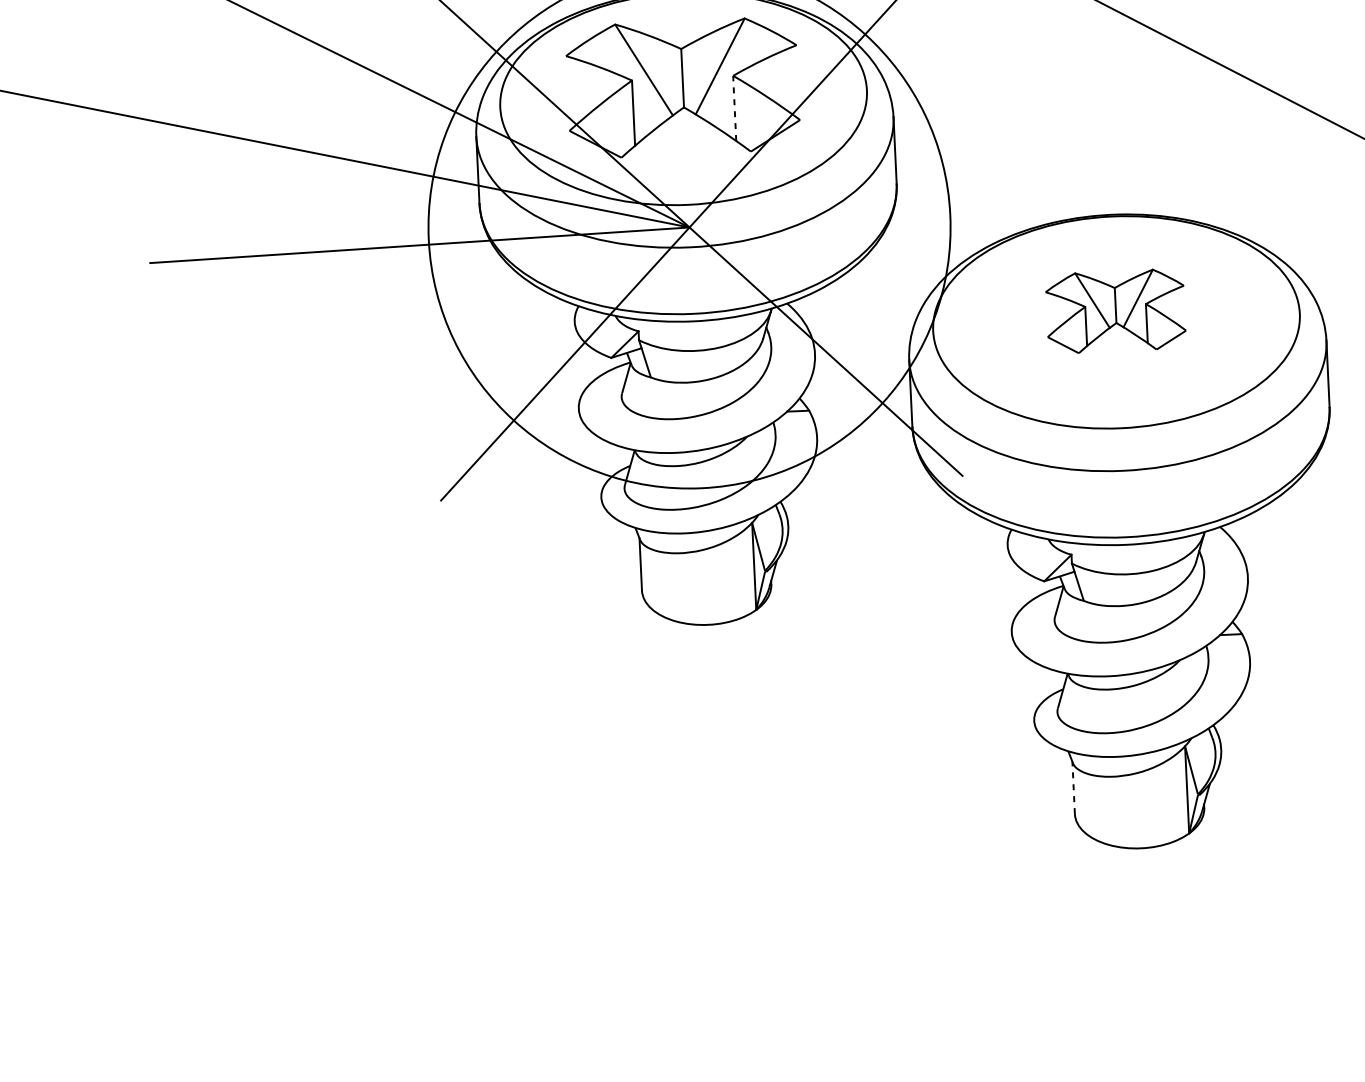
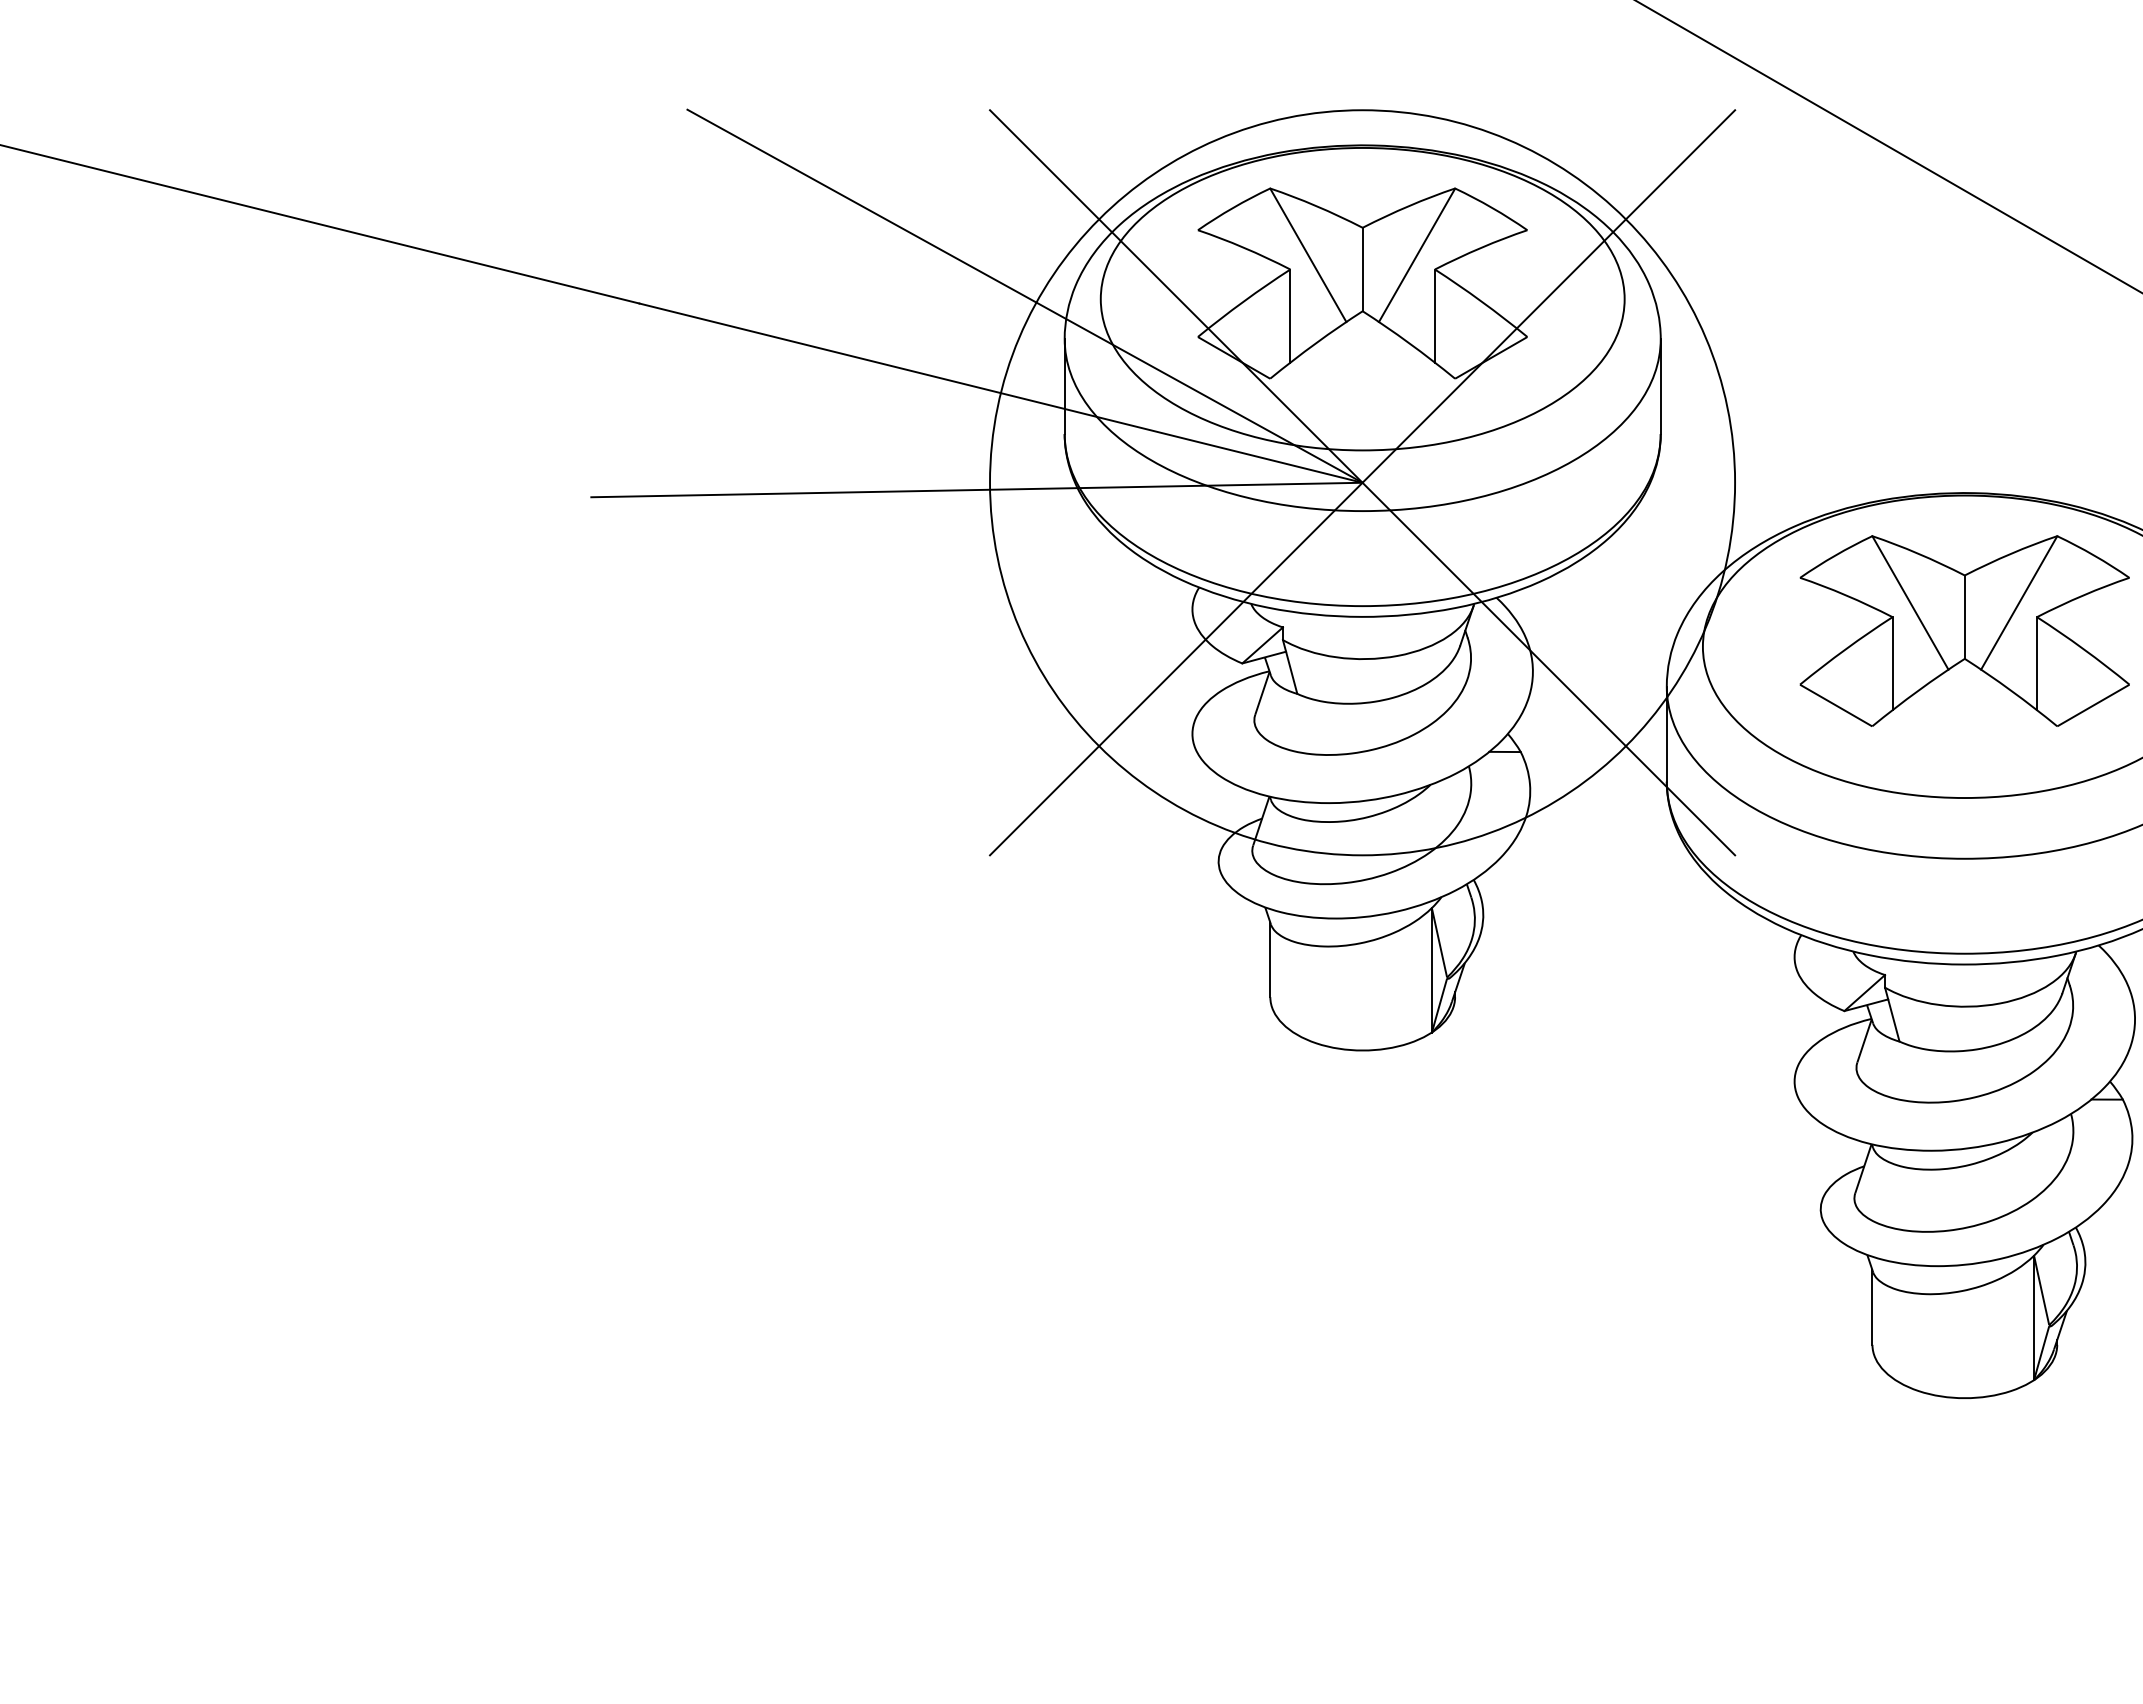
line: (734, 108) -> (1434, 316), dashed -> solid
part: (1115, 311) -> (1964, 630), size x1.67
line: (1073, 787) -> (1872, 1307), dashed -> solid

